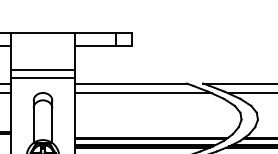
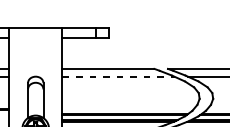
line: (42, 69) -> (35, 57), removed
line: (42, 78) -> (35, 64), removed
line: (143, 93) -> (118, 77), solid -> dashed

